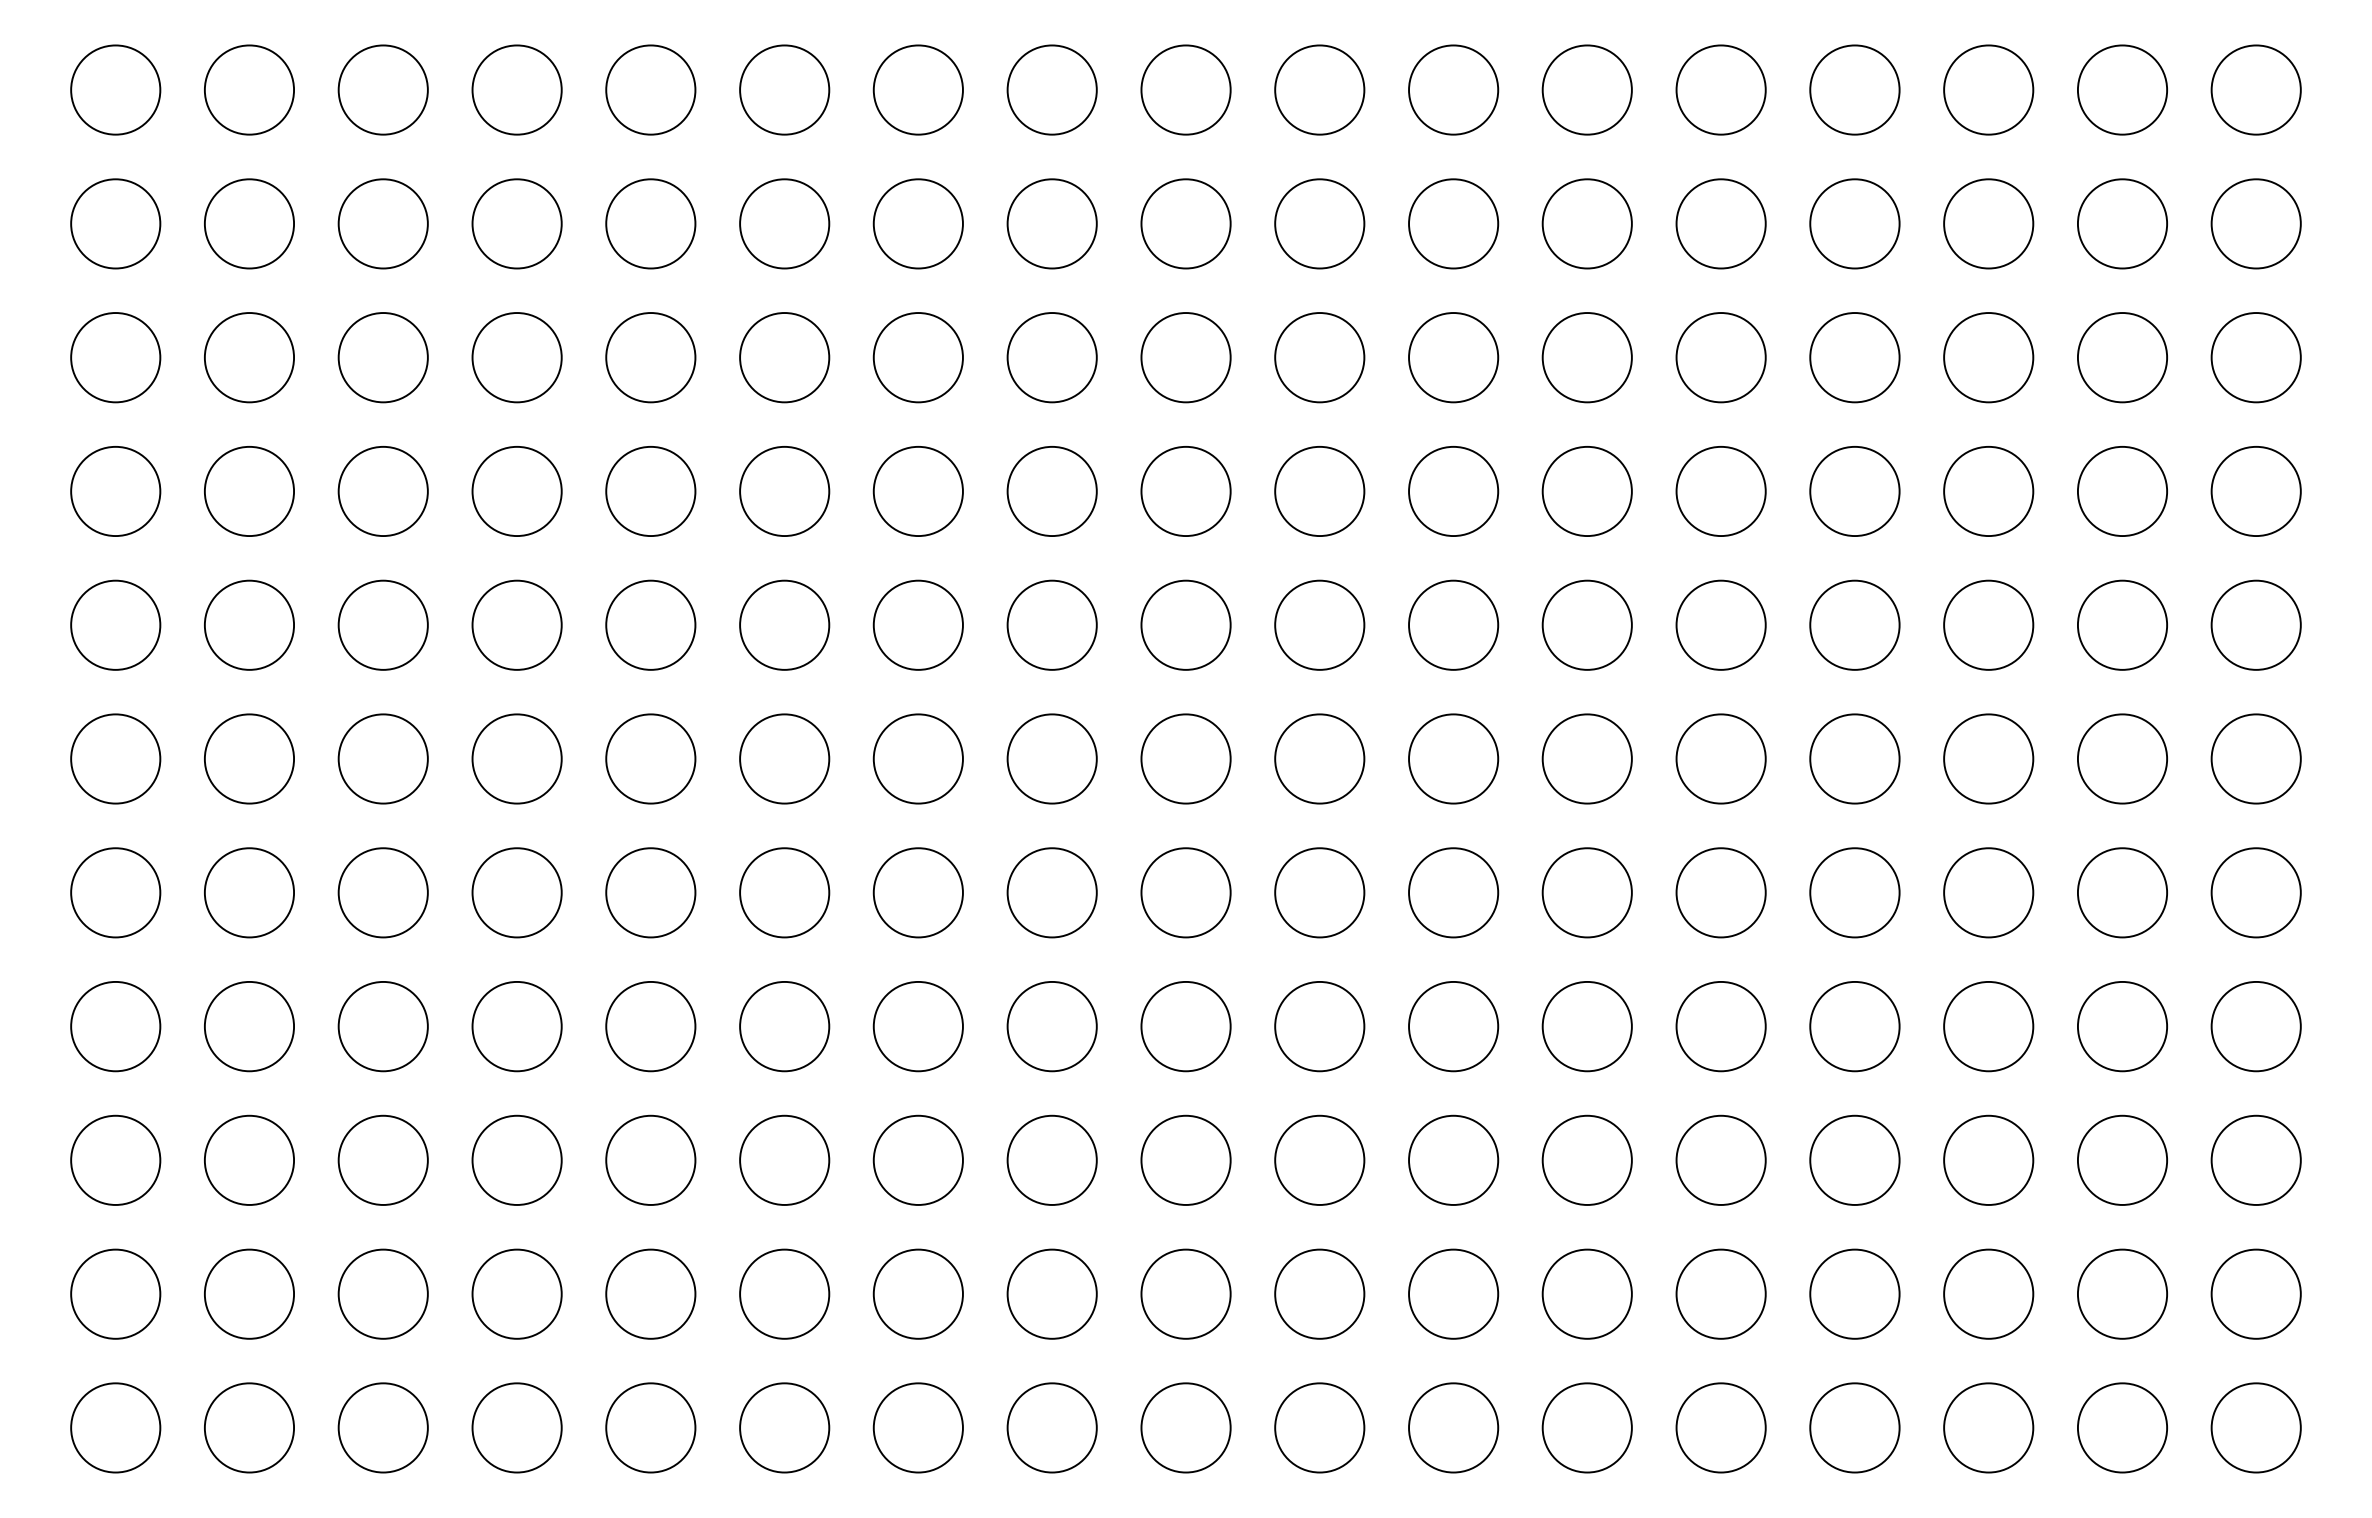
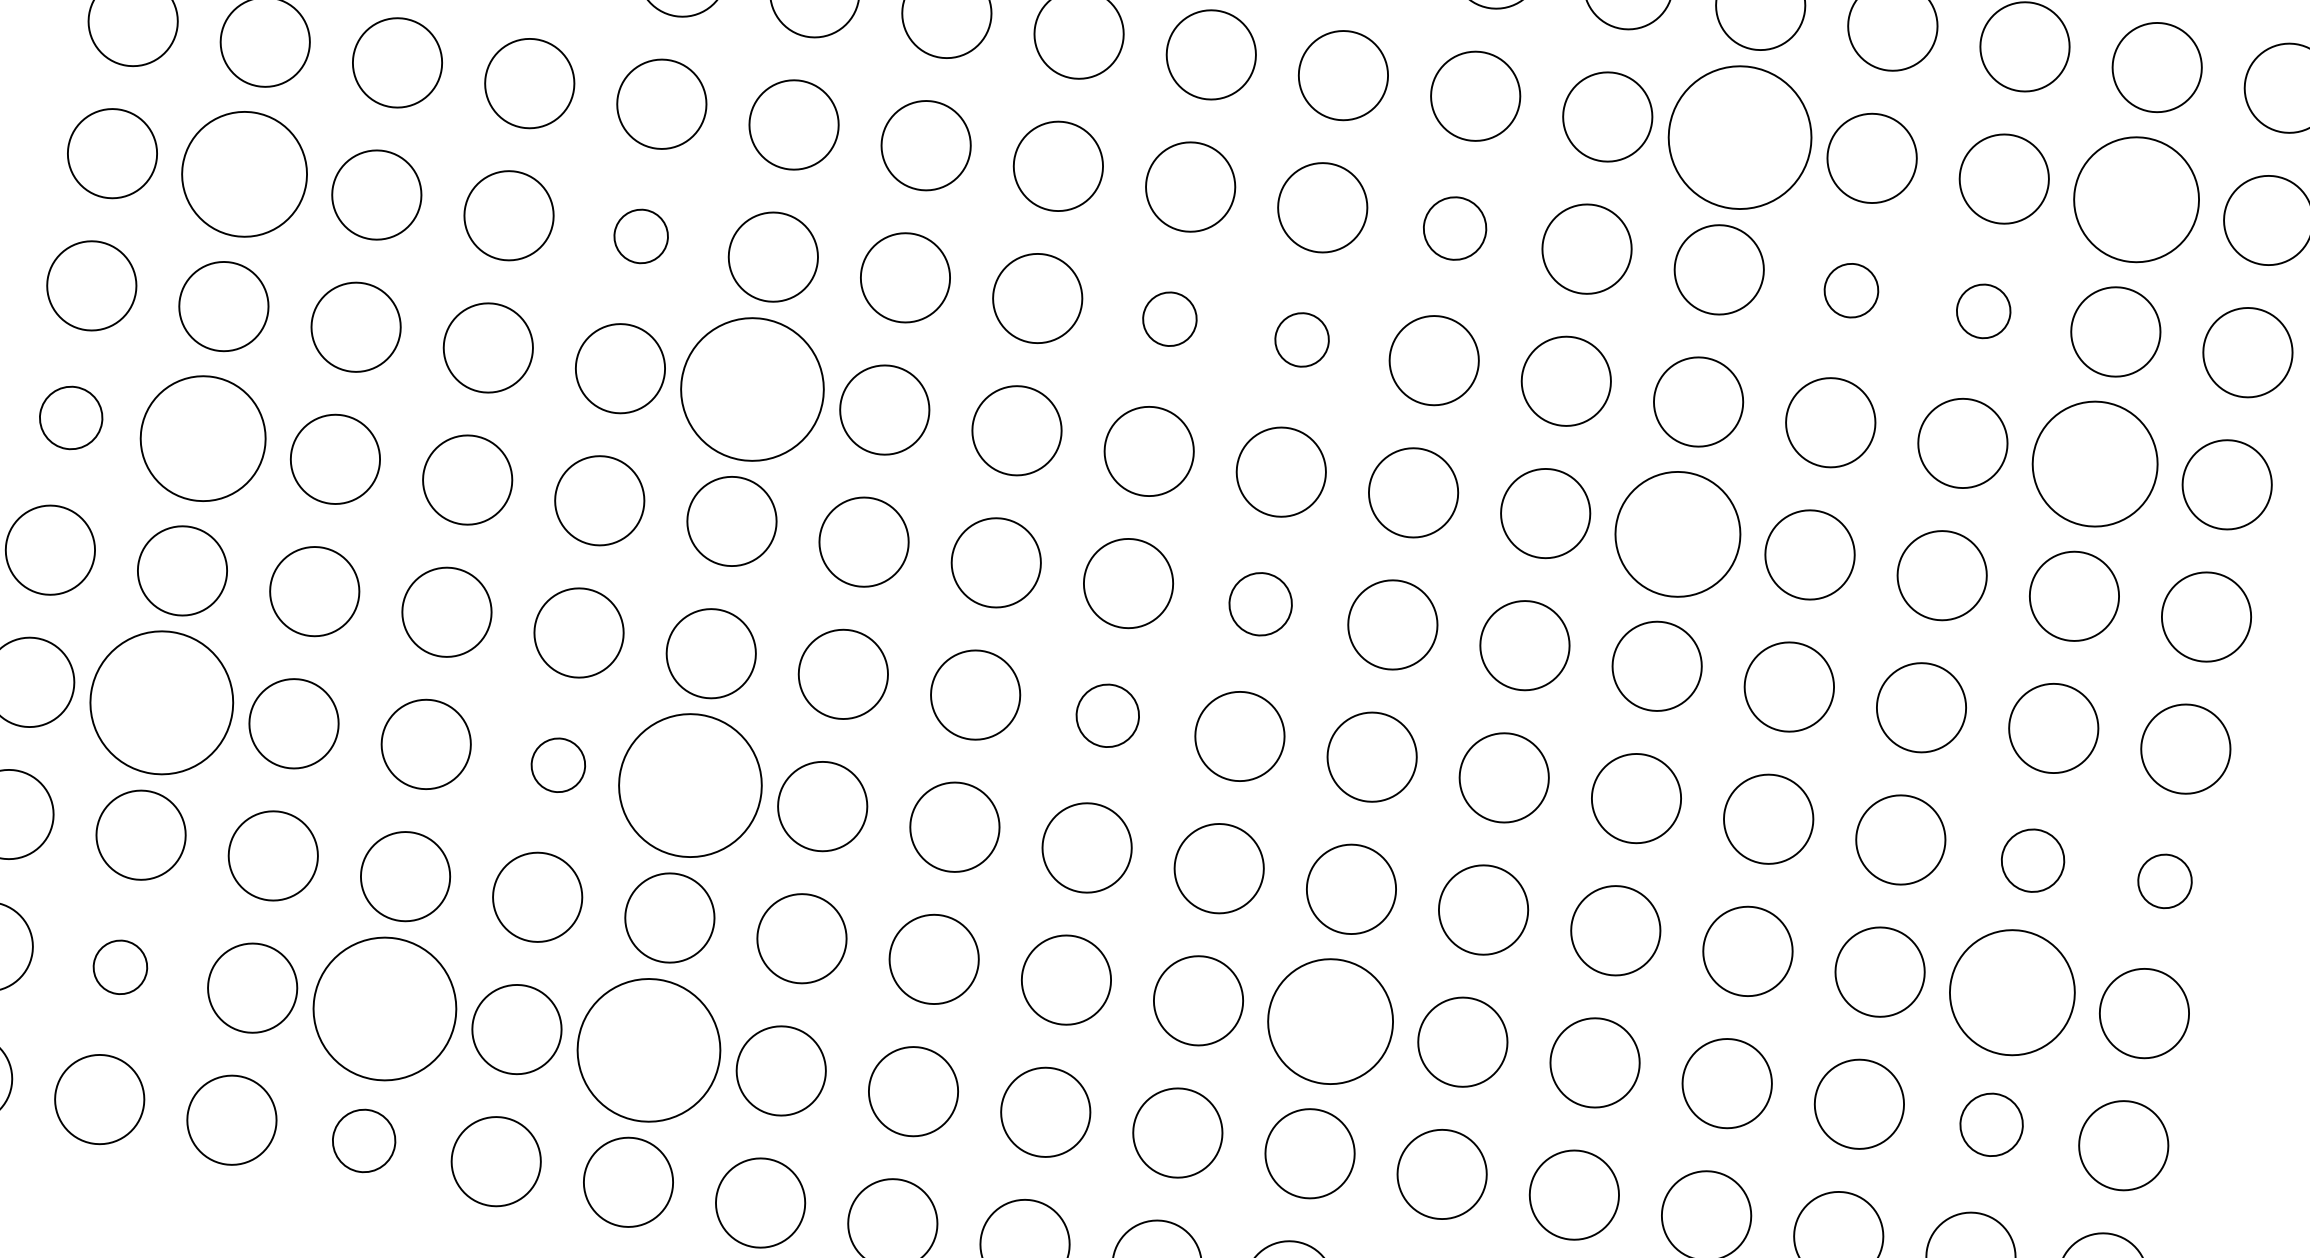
part: (1720, 223) -> (1739, 137), size x1.6
part: (2122, 223) -> (2136, 199), size x1.4
part: (1453, 357) -> (1454, 228), size x0.7
part: (1854, 357) -> (1851, 290), size x0.6
part: (1988, 357) -> (1983, 311), size x0.6
part: (249, 491) -> (244, 174), size x1.4
part: (650, 491) -> (640, 236), size x0.6
part: (1185, 491) -> (1169, 319), size x0.6
part: (1319, 491) -> (1301, 339), size x0.6
part: (2122, 491) -> (2095, 464), size x1.4
part: (784, 624) -> (752, 388), size x1.6
part: (1720, 624) -> (1677, 533), size x1.4
part: (115, 758) -> (70, 417), size x0.7
part: (249, 758) -> (203, 438), size x1.4
part: (1319, 758) -> (1260, 603), size x0.7
part: (1185, 892) -> (1107, 715), size x0.7
part: (2122, 892) -> (2033, 860), size x0.7
part: (2255, 892) -> (2164, 880), size x0.6
part: (249, 1026) -> (161, 702), size x1.6
part: (650, 1026) -> (558, 765), size x0.6
part: (784, 1026) -> (690, 785), size x1.6
part: (2122, 1026) -> (2012, 992), size x1.4
part: (1453, 1159) -> (1330, 1020), size x1.4
part: (2122, 1159) -> (1991, 1124), size x0.7
part: (249, 1293) -> (120, 966), size x0.6
part: (516, 1293) -> (384, 1008), size x1.6
part: (784, 1293) -> (649, 1049), size x1.6
part: (516, 1427) -> (363, 1140), size x0.7

